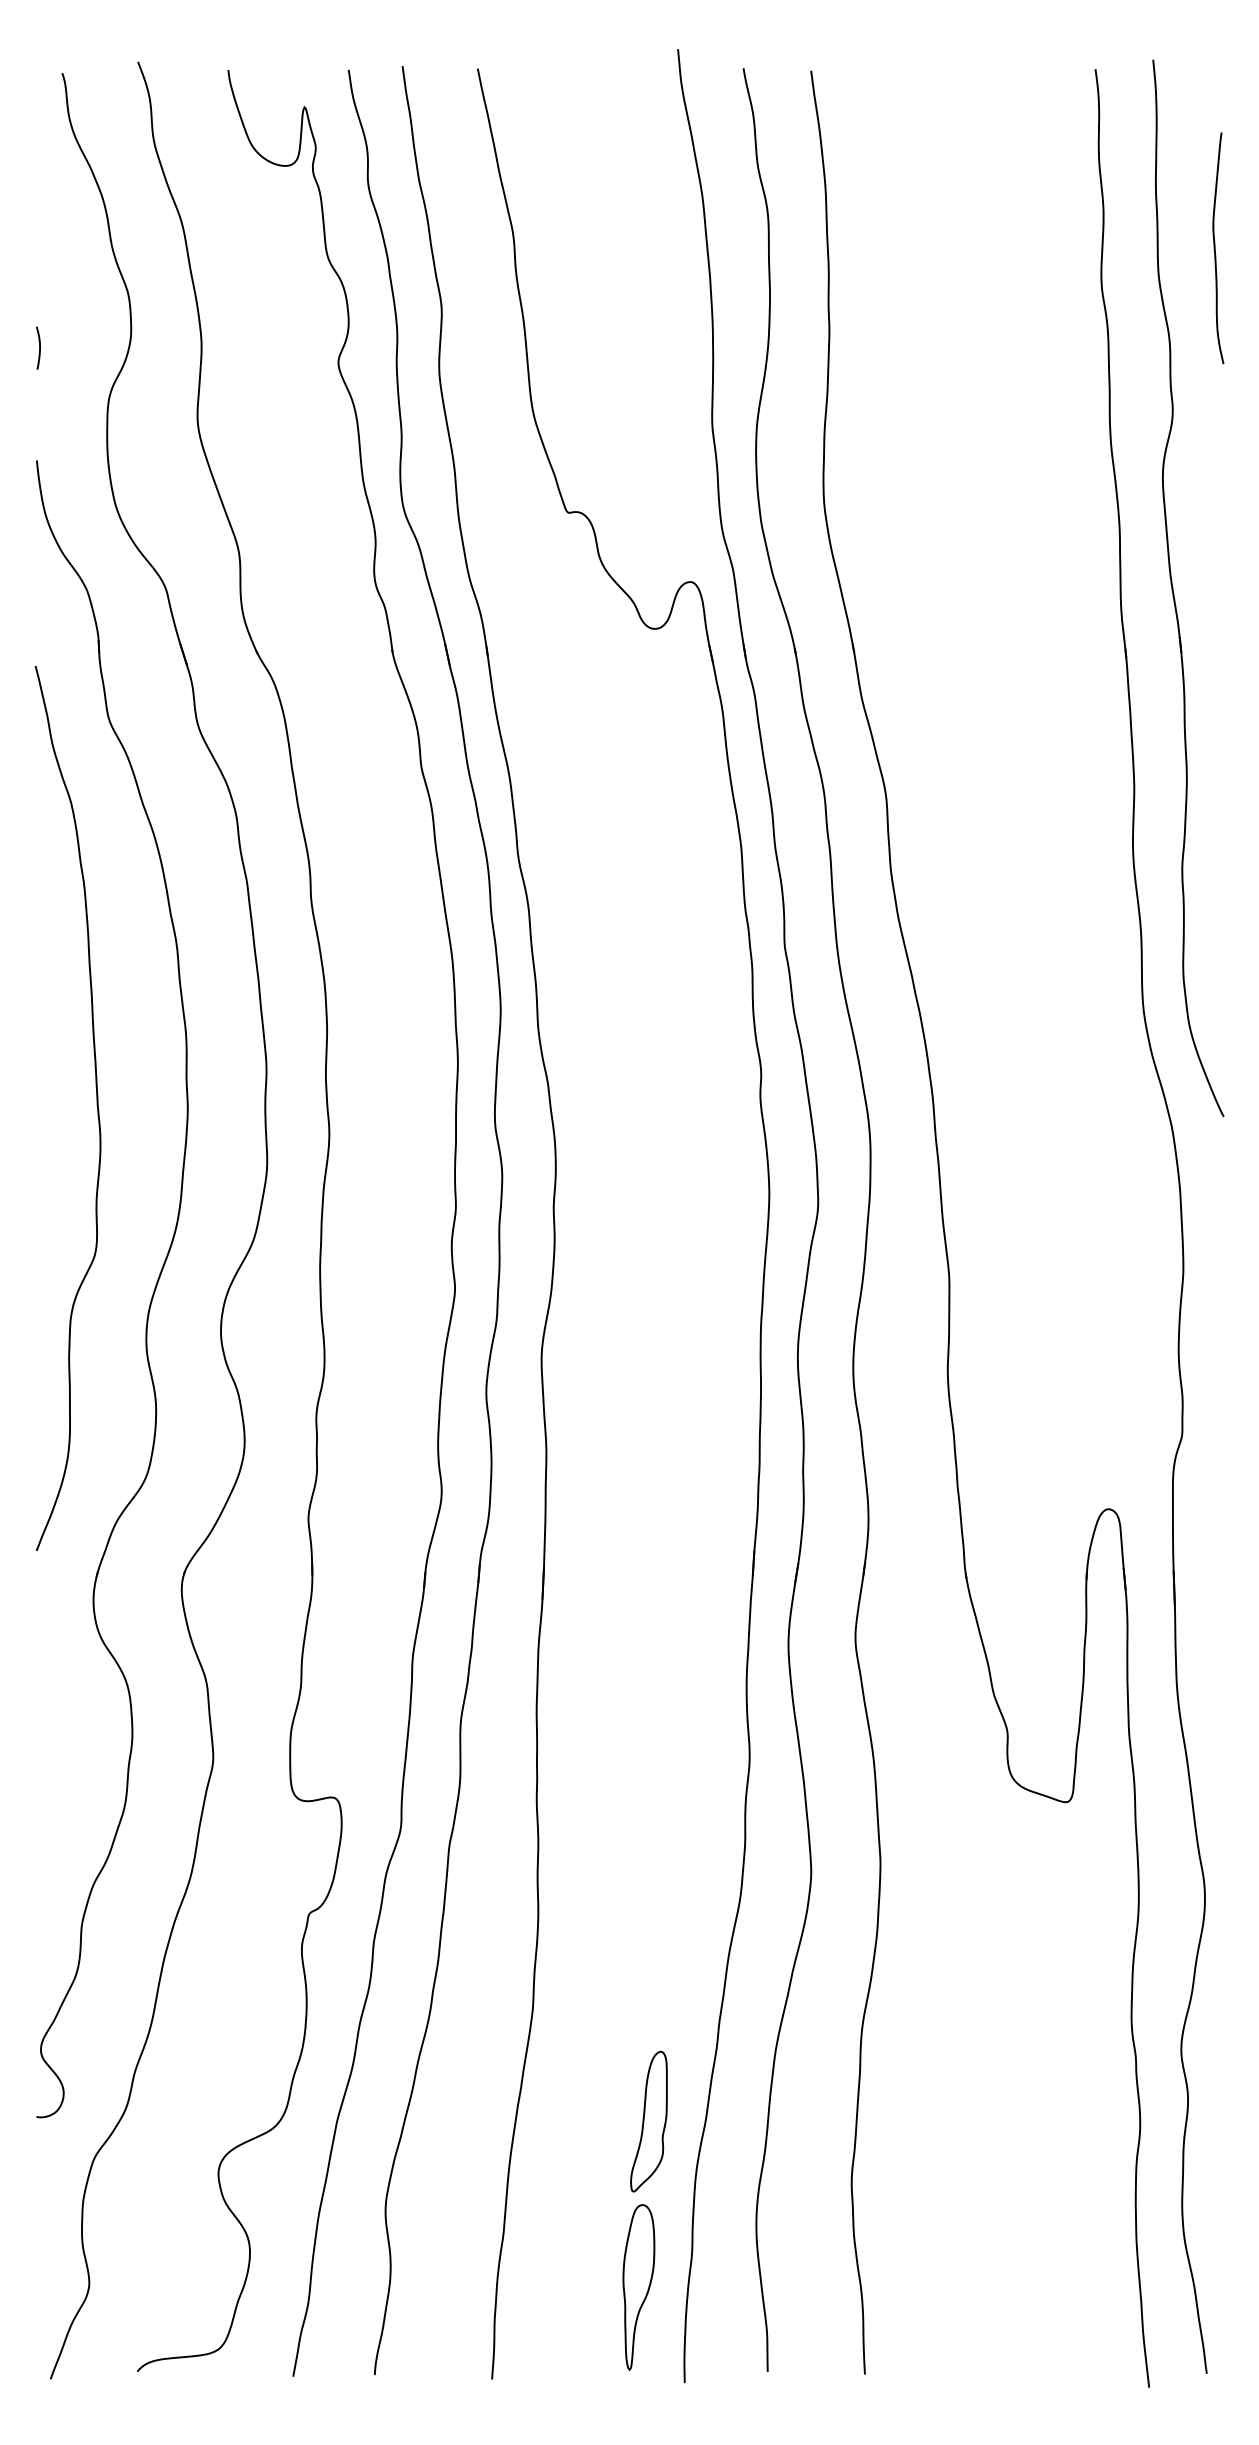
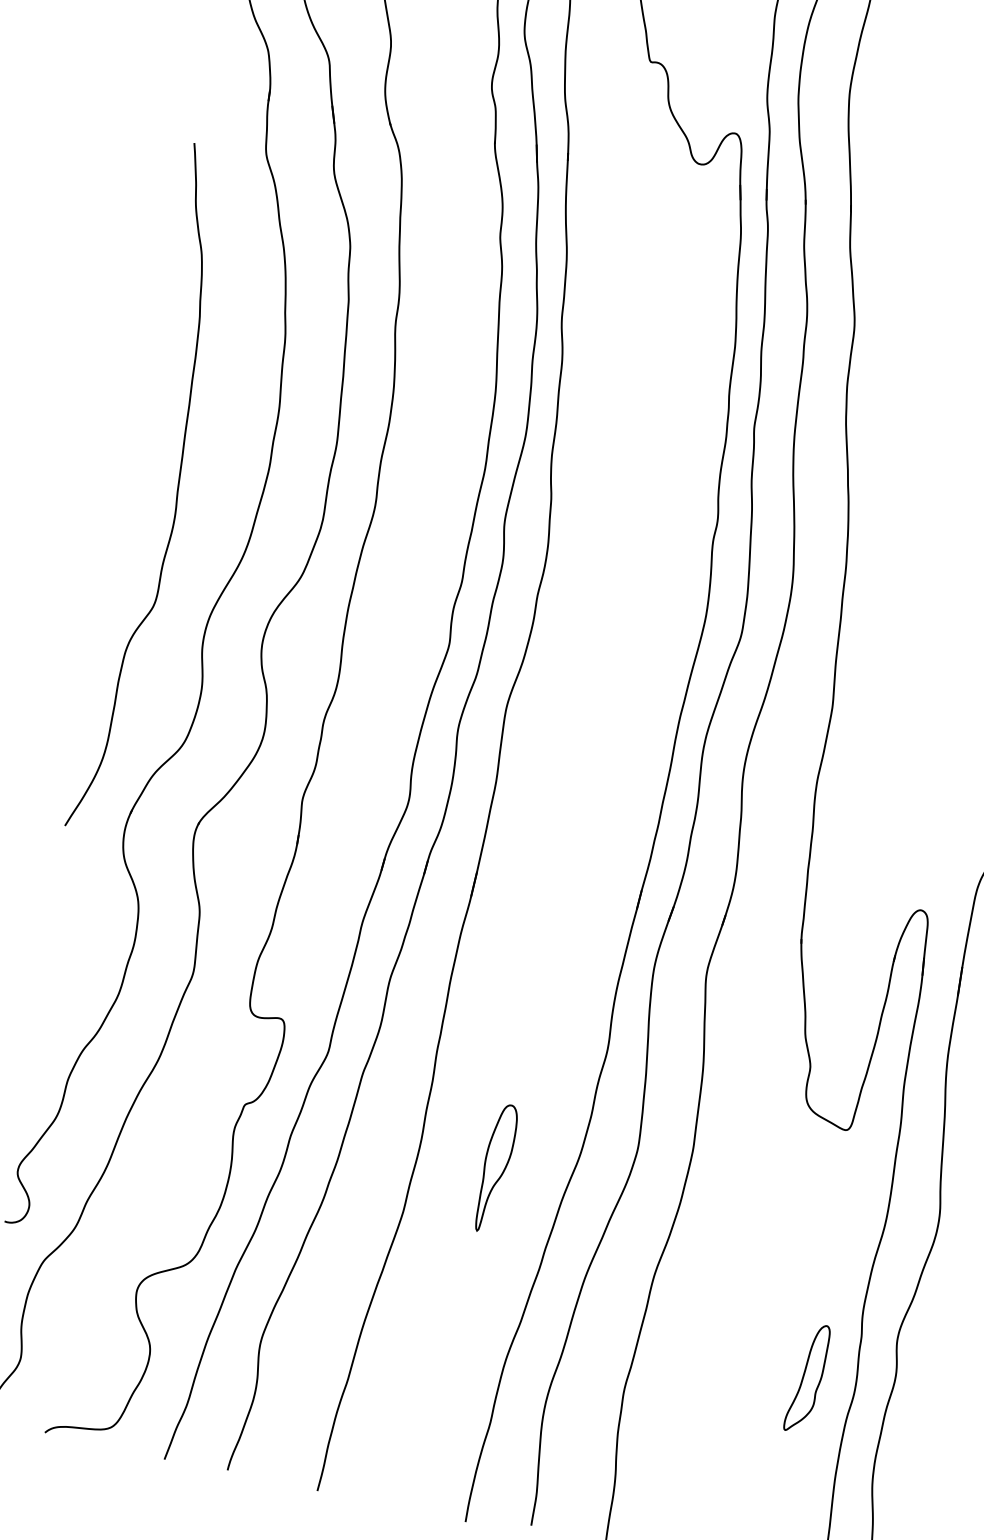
curve: (96, 1105) -> (176, 491), moved
part: (648, 2121) -> (807, 1378), moved
part: (638, 2287) -> (496, 1168), moved

